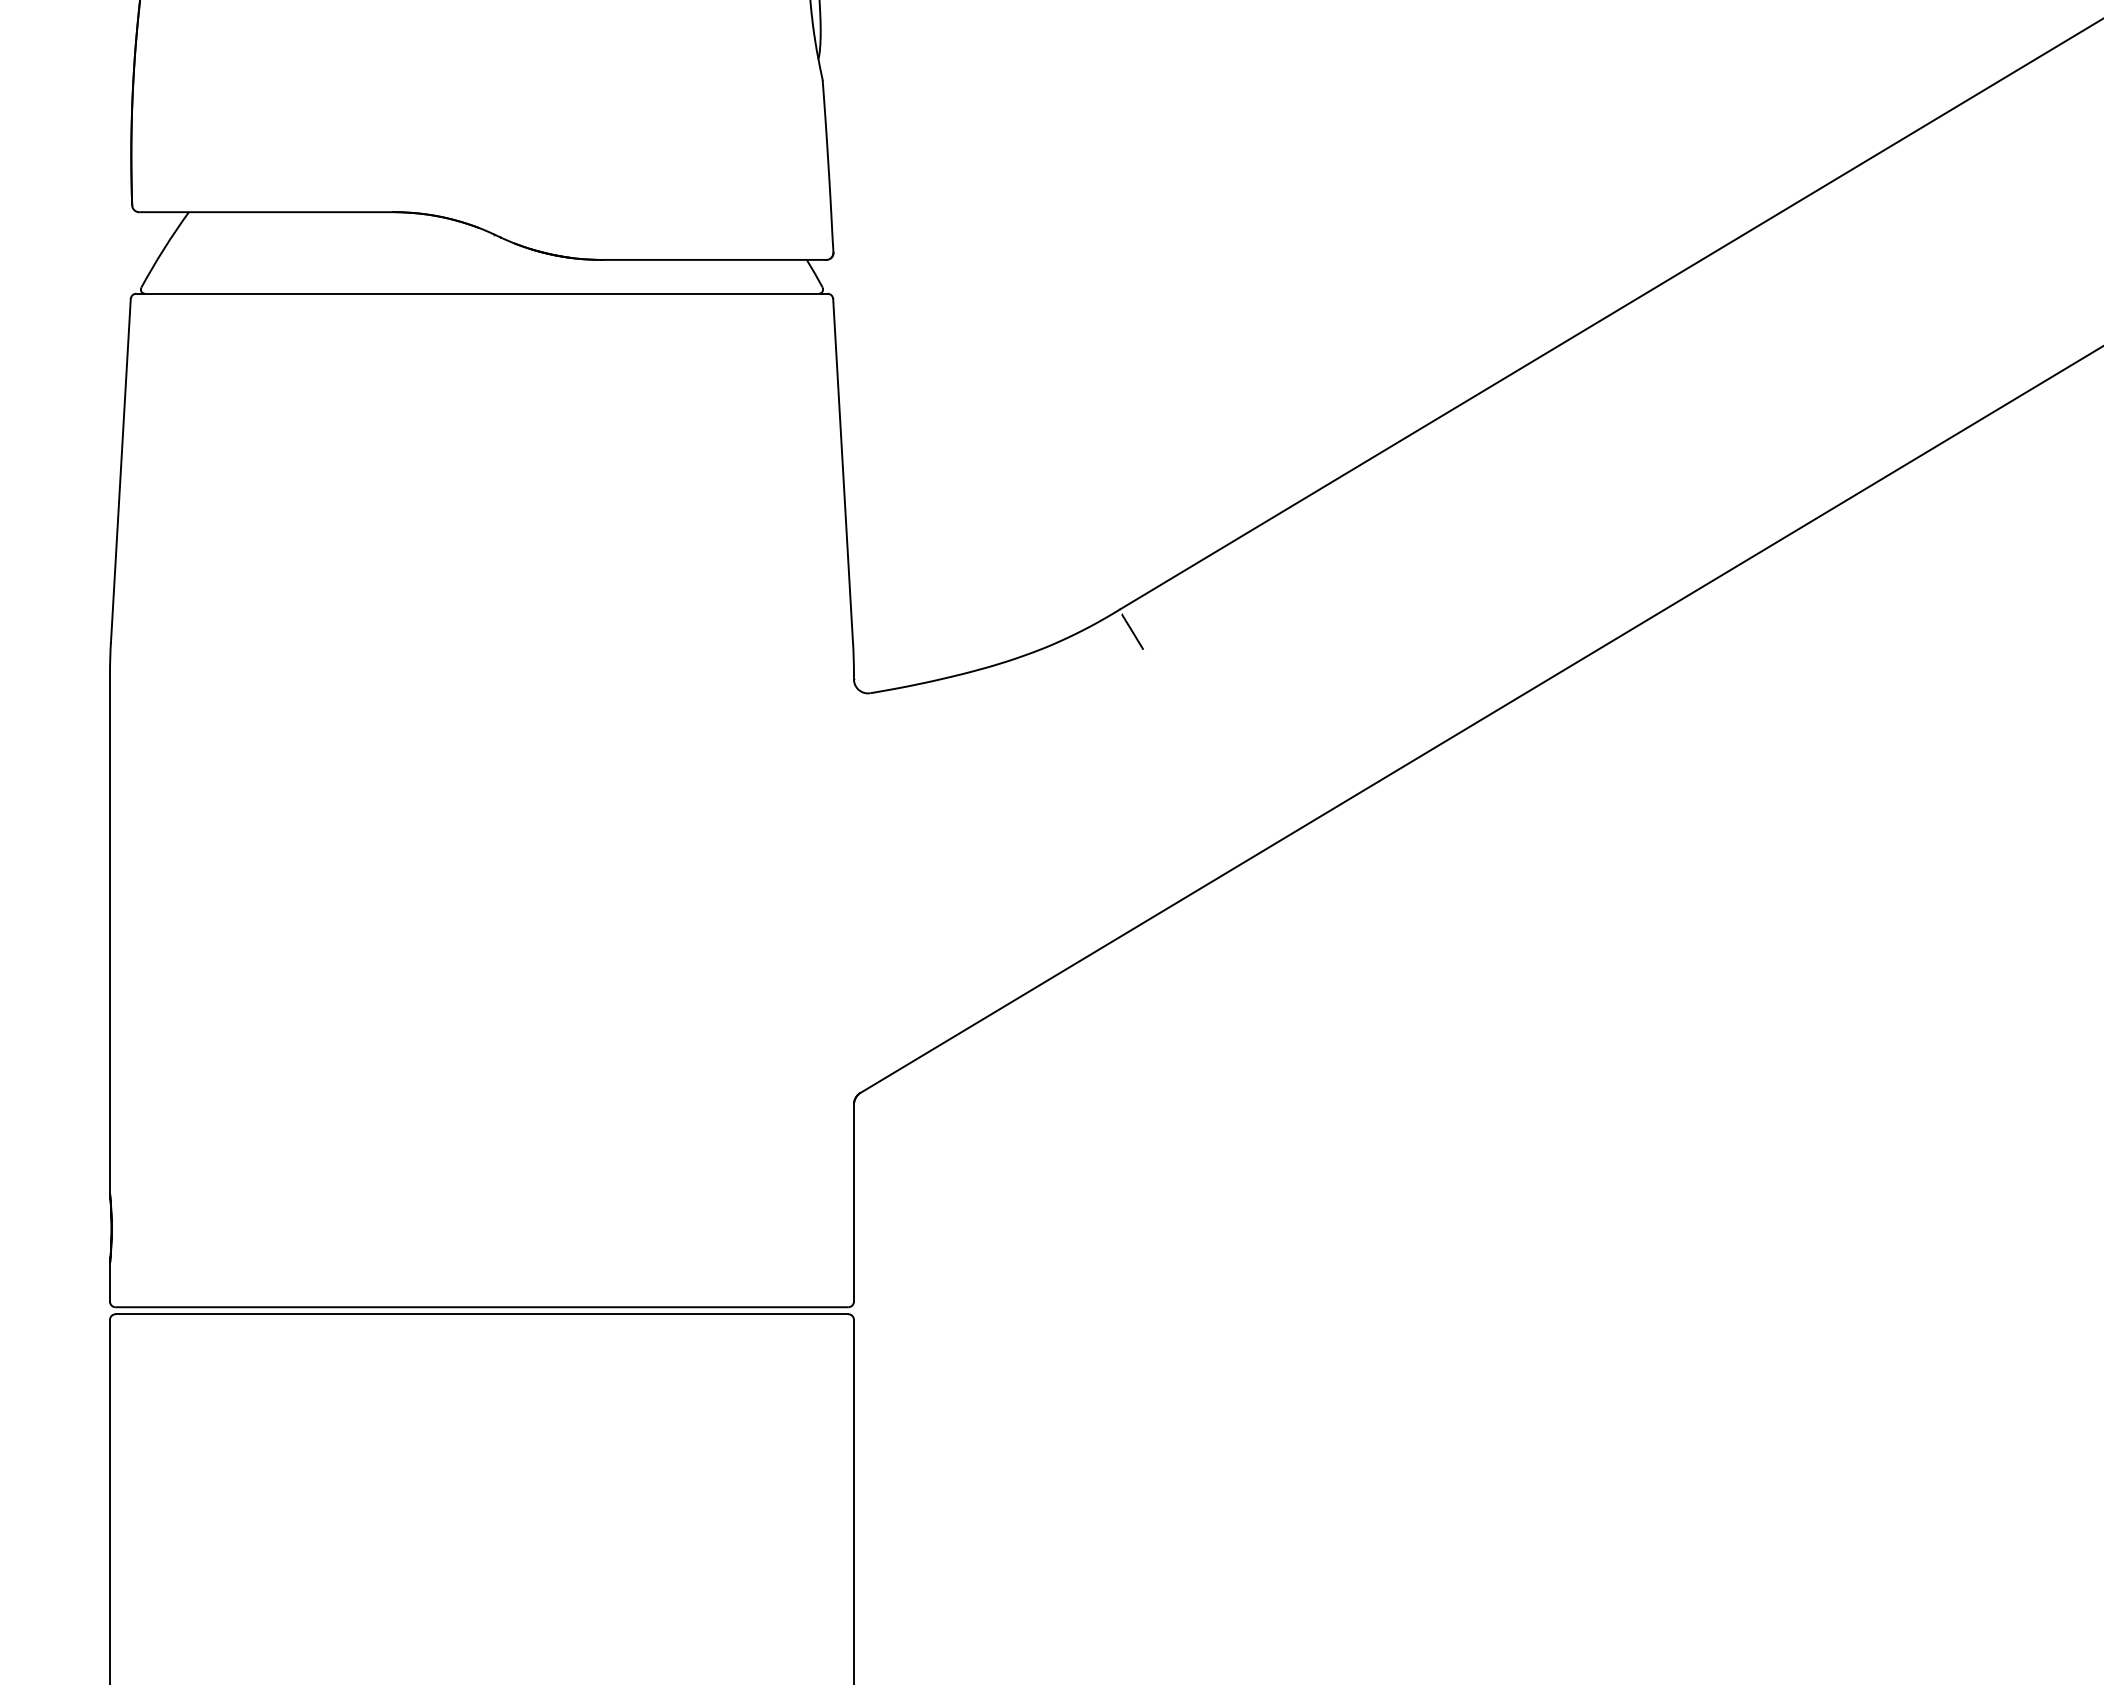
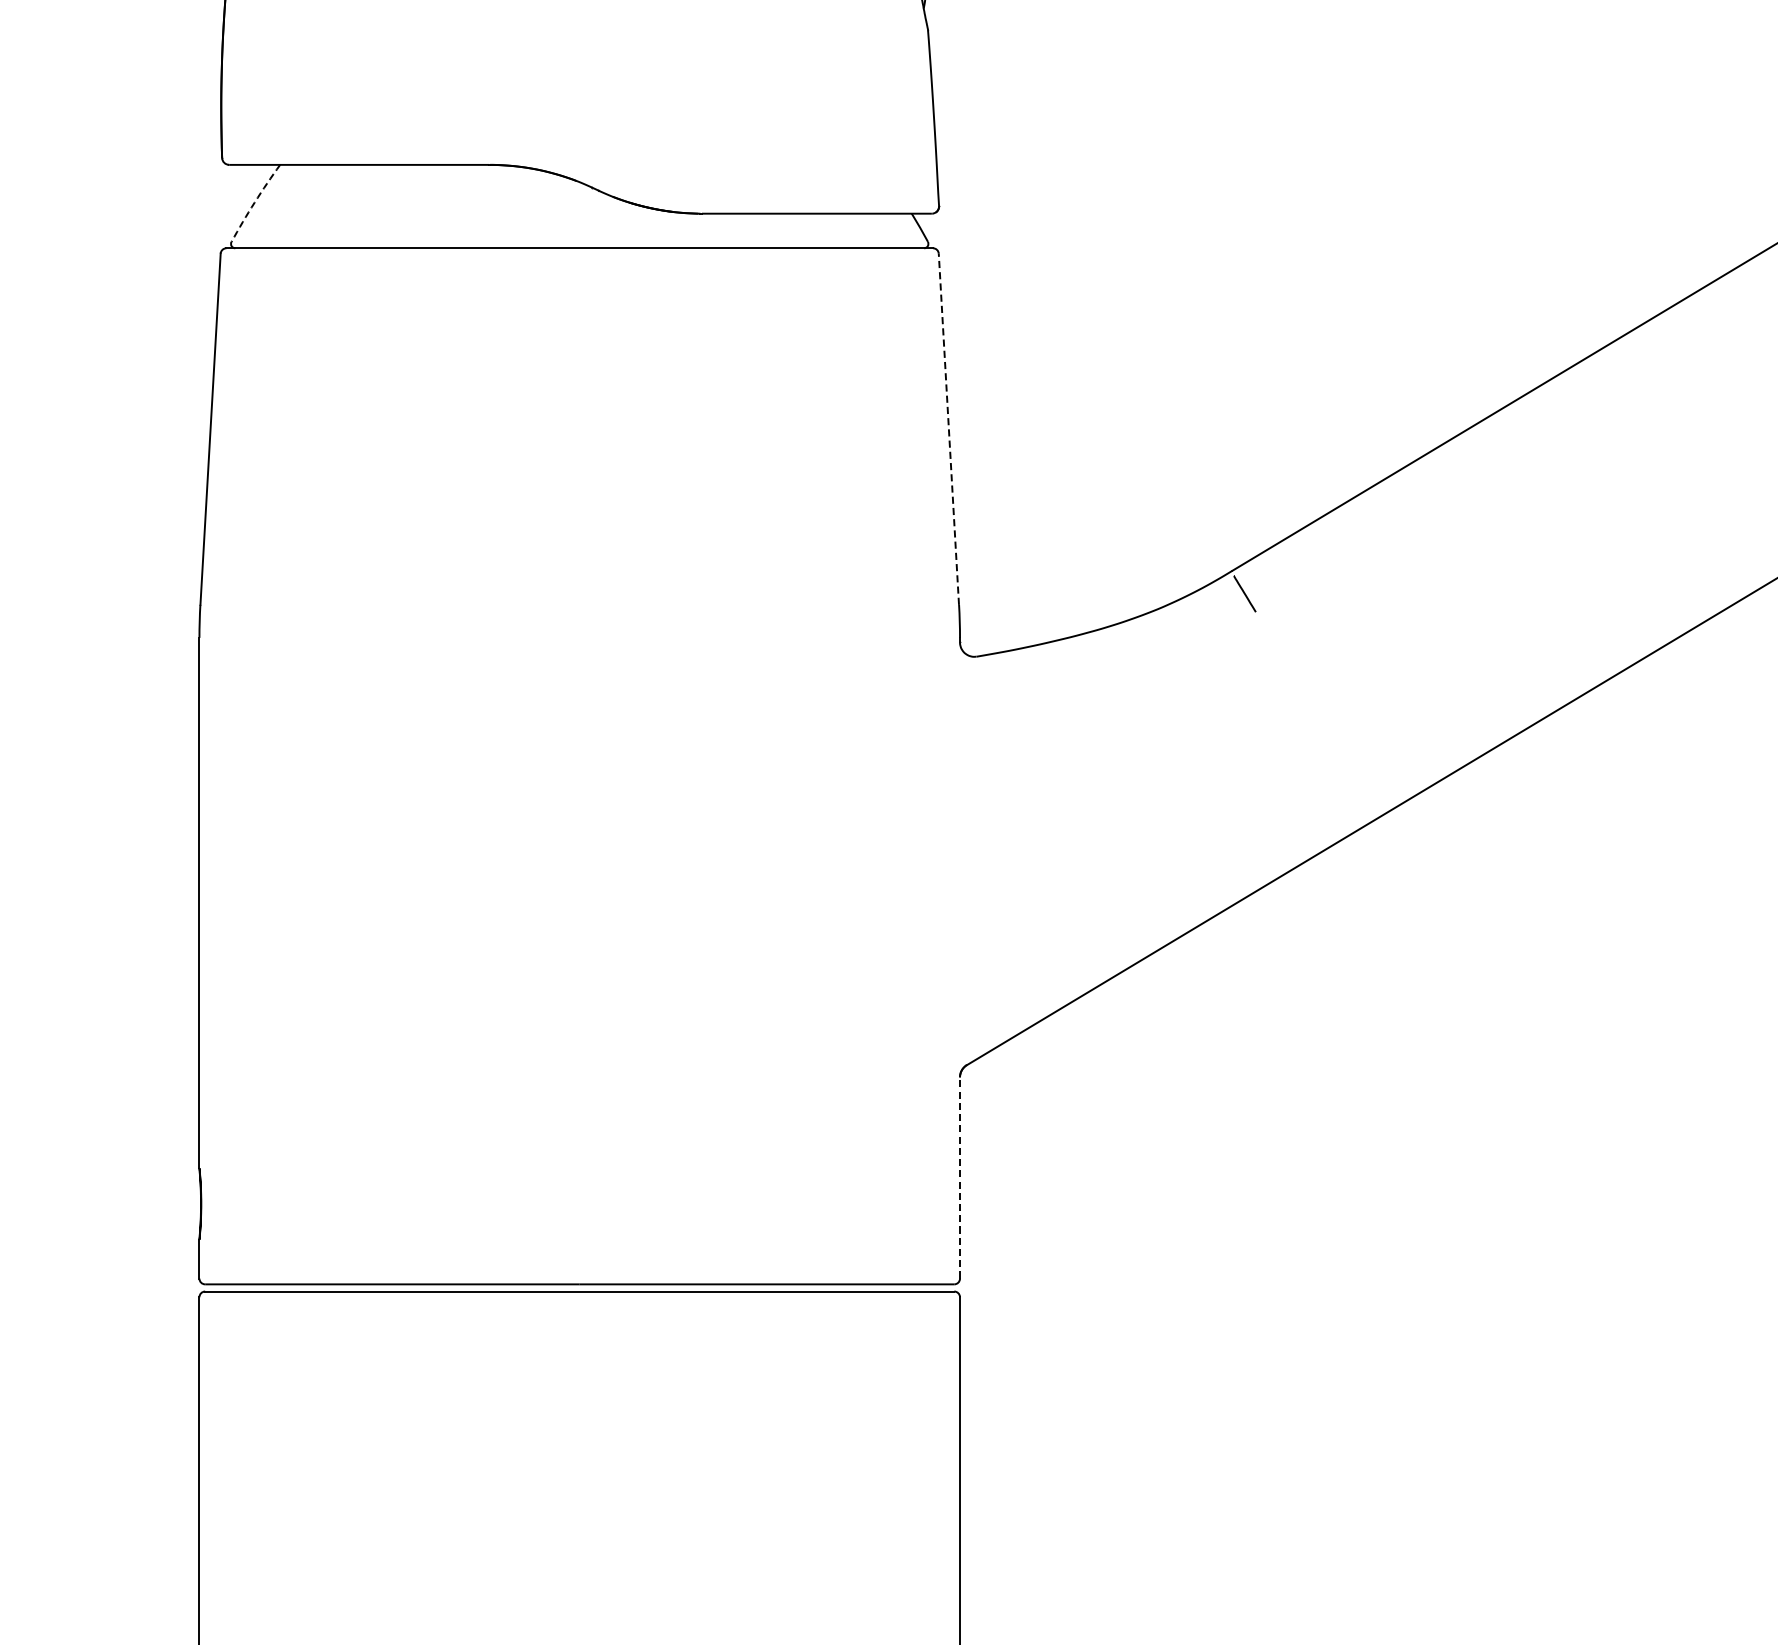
arc: (164, 249) -> (255, 203), solid -> dashed
line: (843, 470) -> (949, 428), solid -> dashed
line: (853, 1202) -> (959, 1177), solid -> dashed

